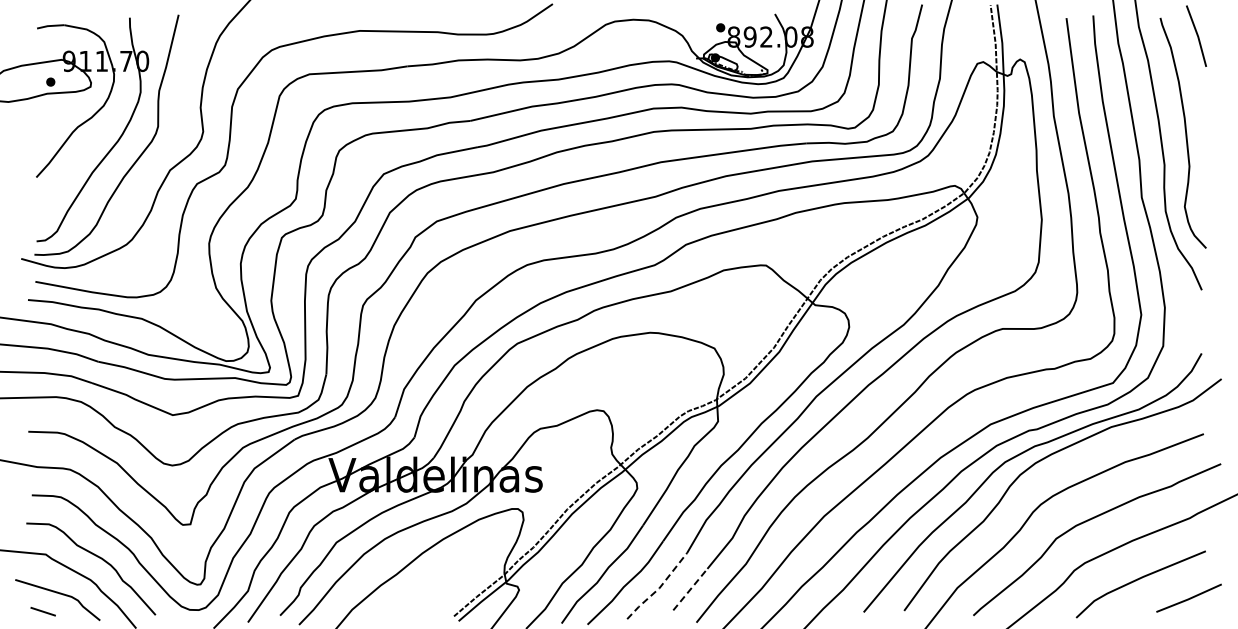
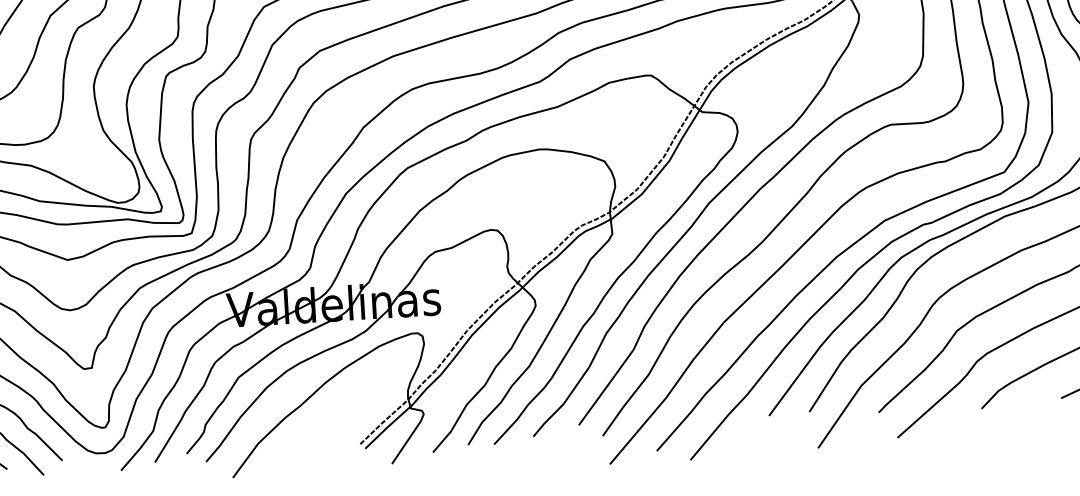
line: (659, 588) -> (563, 404), dashed -> solid
line: (690, 589) -> (594, 403), dashed -> solid

